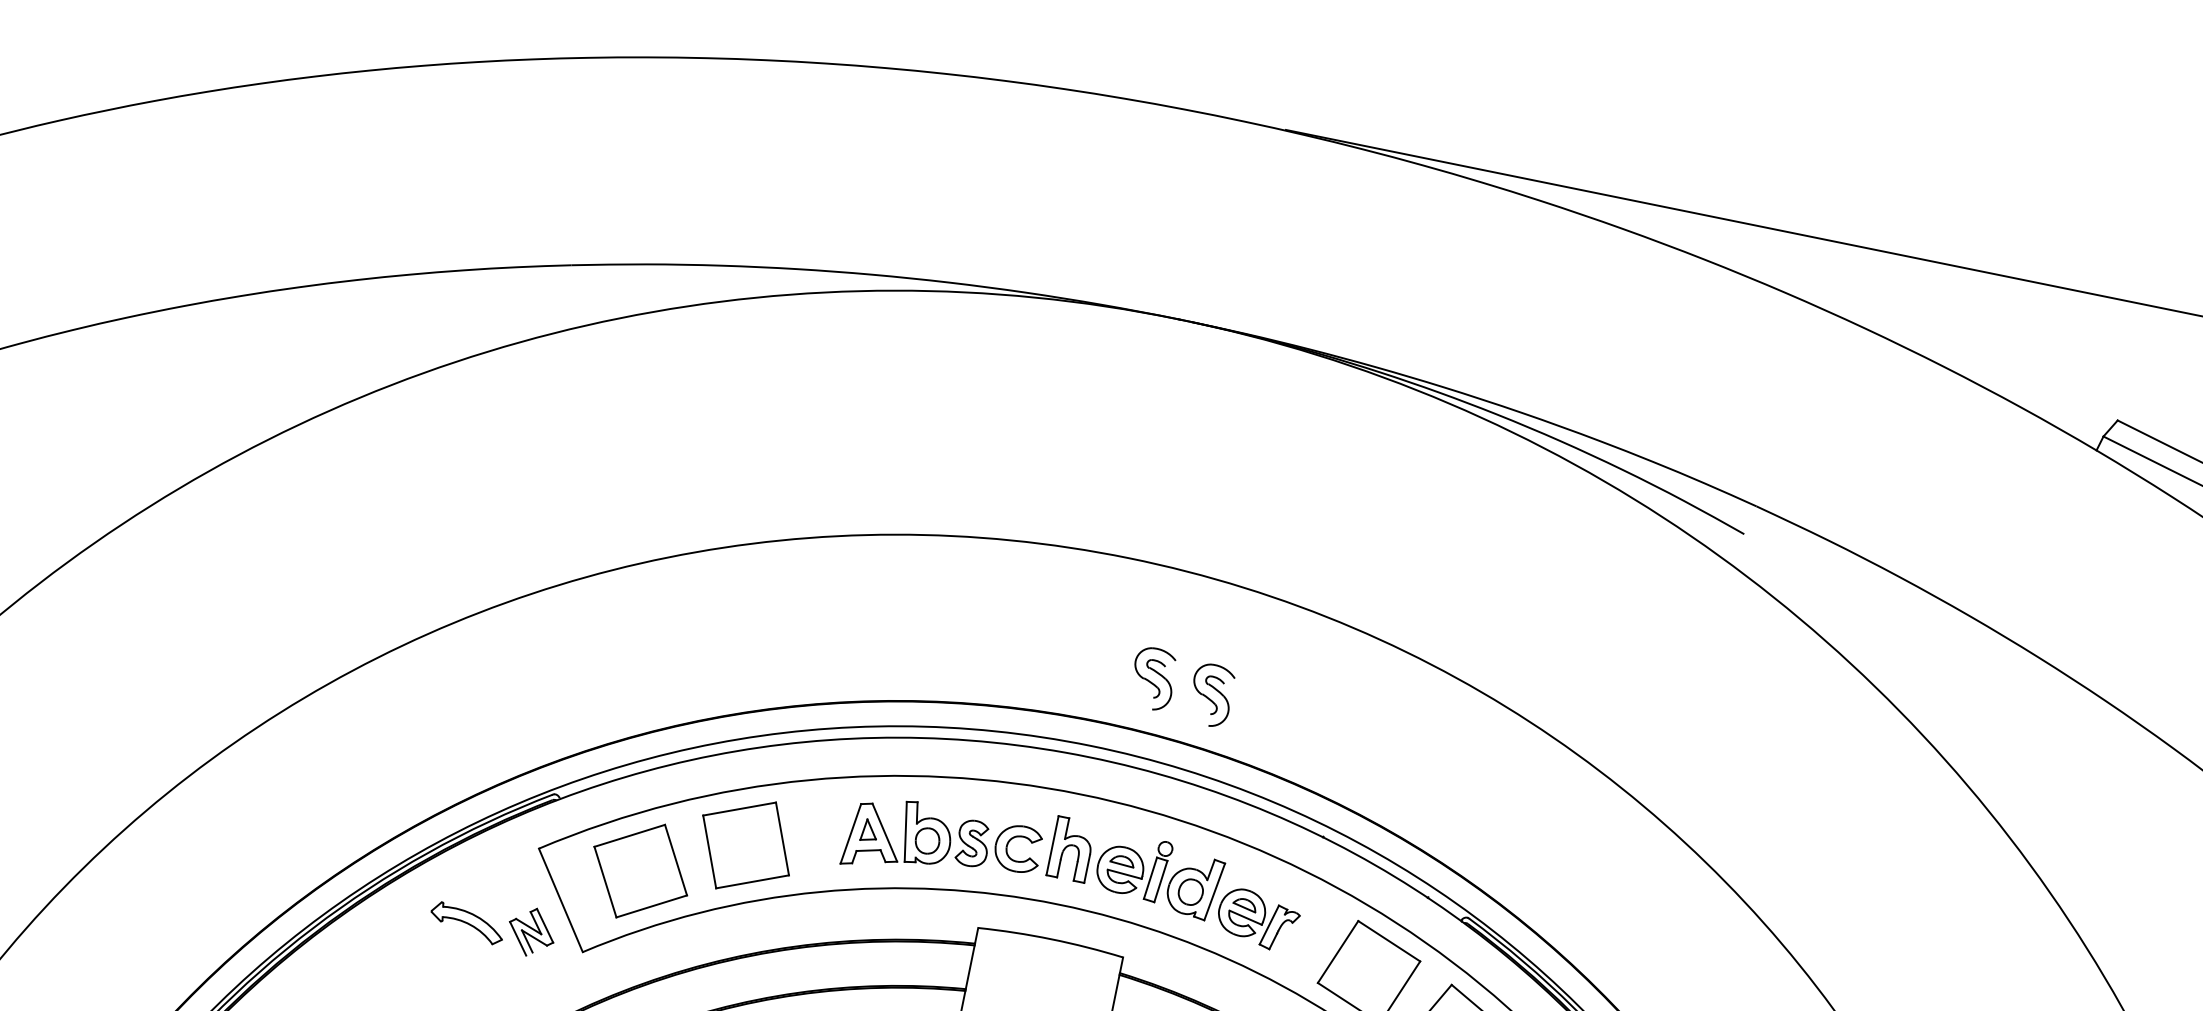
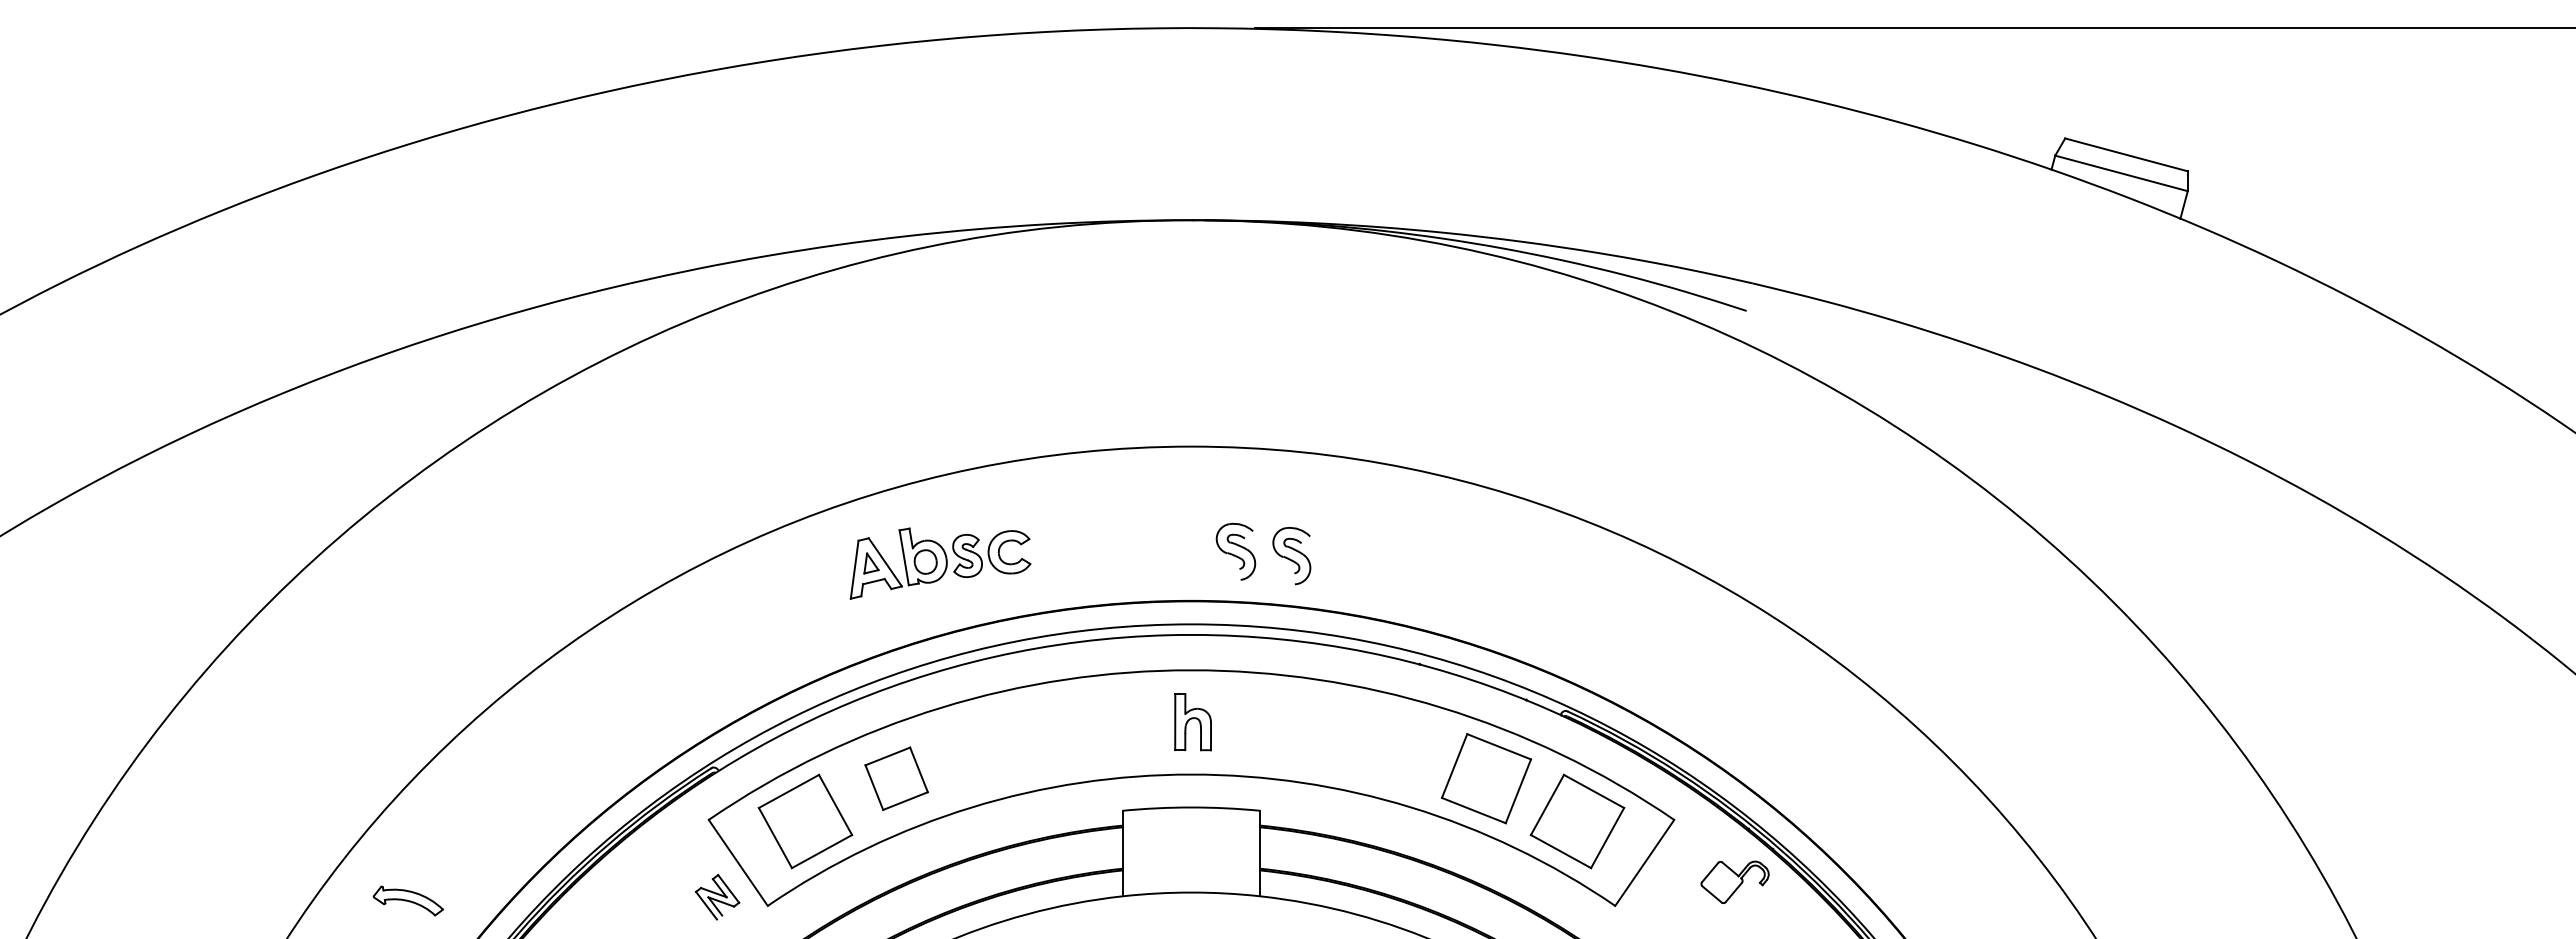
part: (746, 845) -> (896, 778), size x0.7
part: (942, 845) -> (940, 563), moved
part: (1198, 891) -> (1316, 736), removed
part: (466, 922) -> (407, 900), moved

